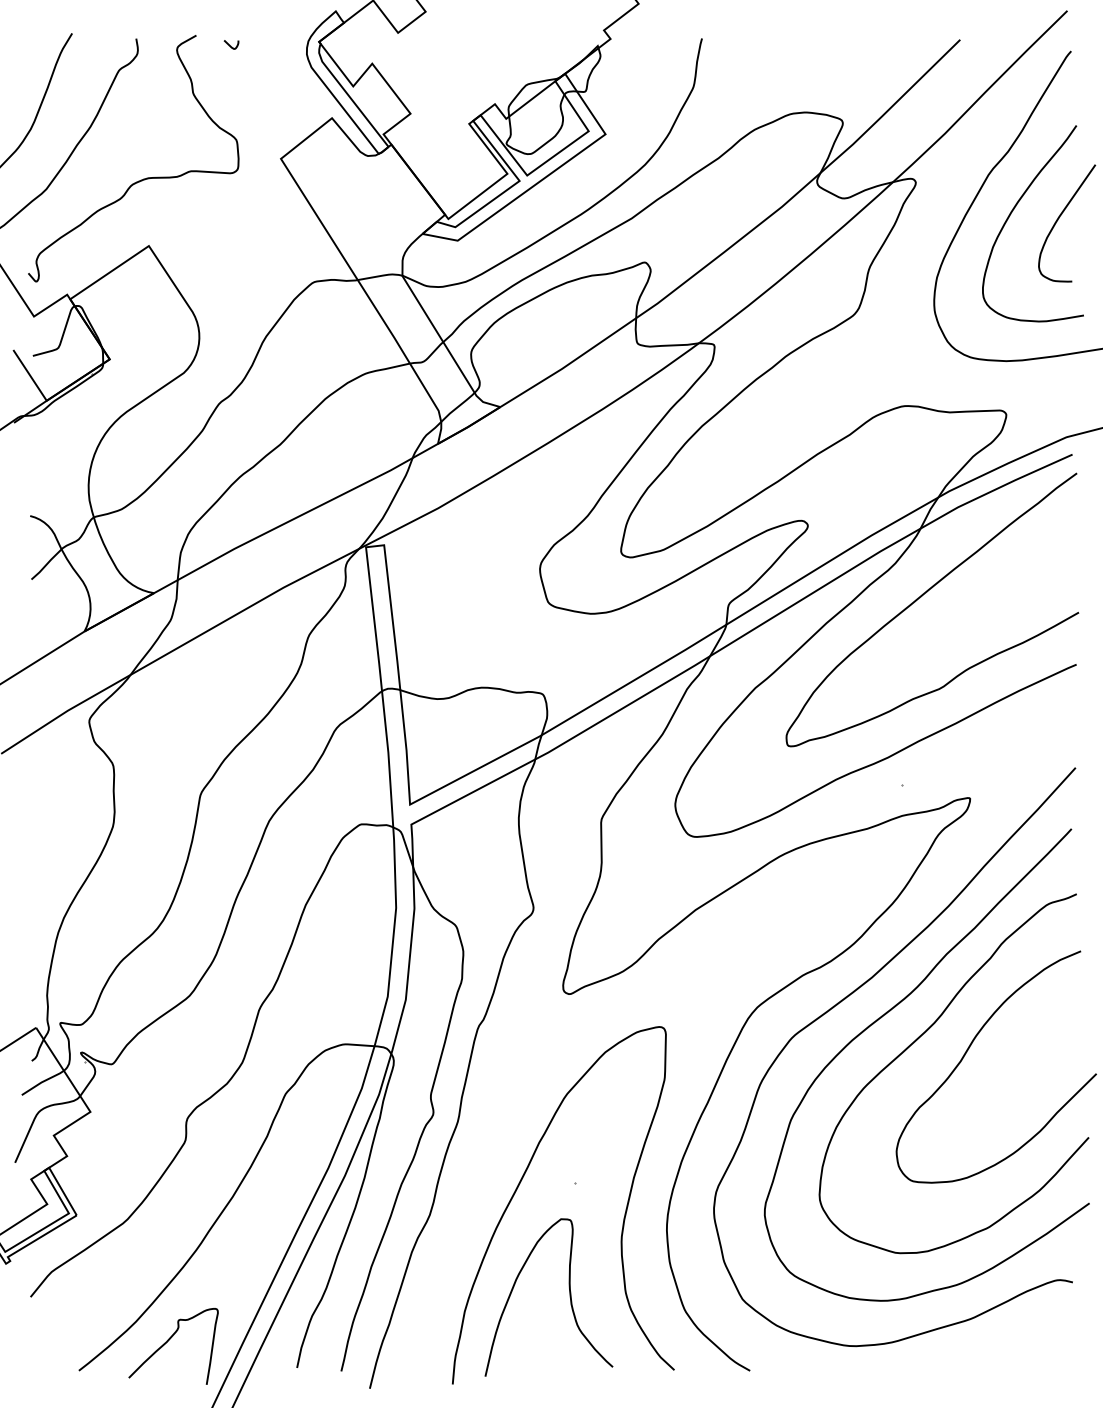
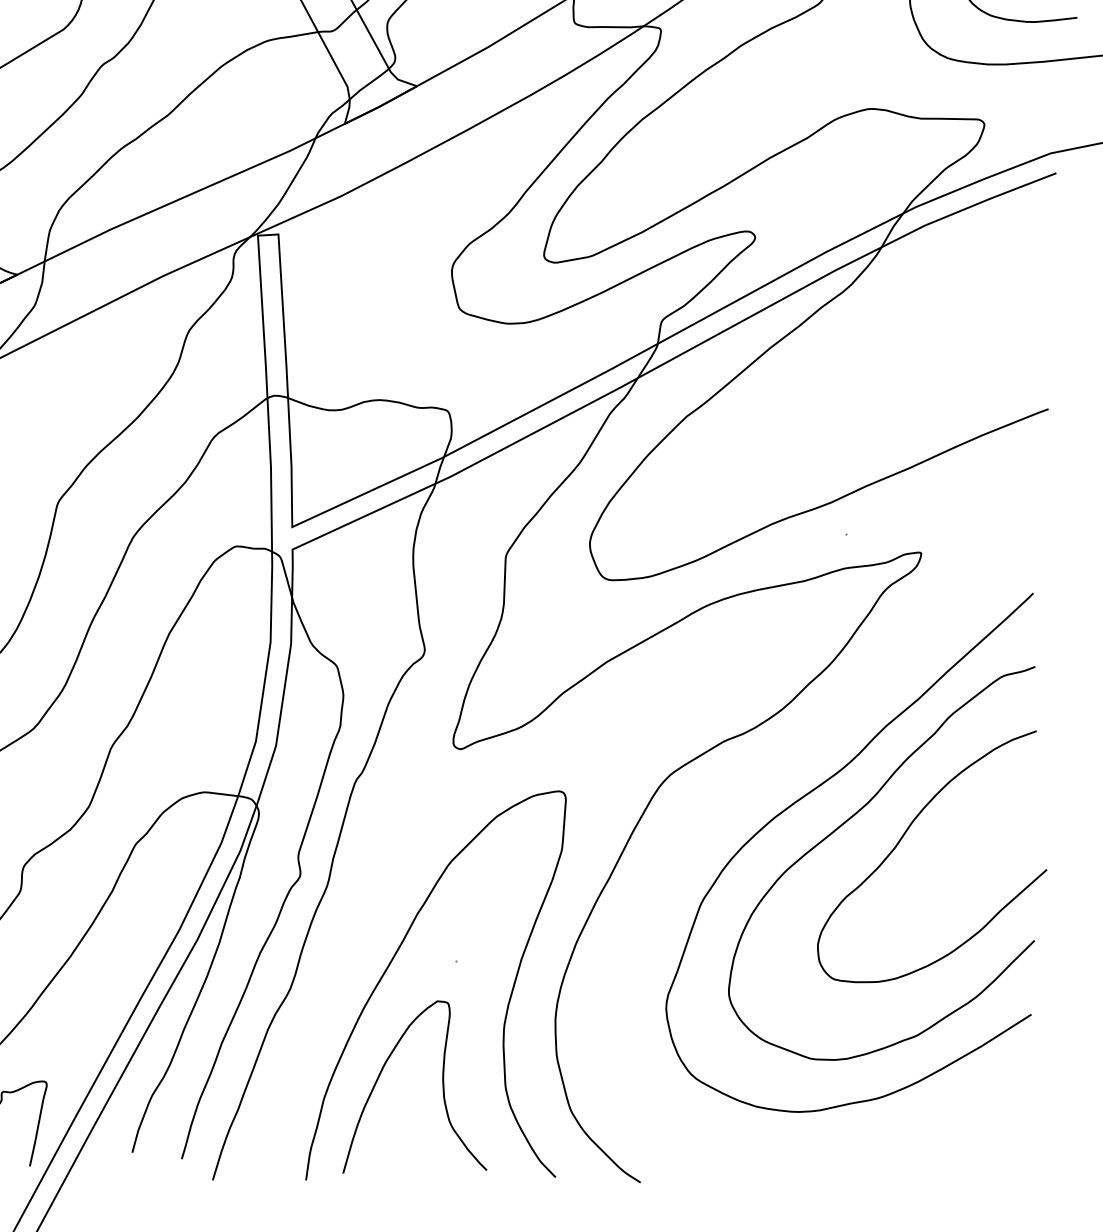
curve: (921, 597) -> (878, 324), removed
curve: (849, 996) -> (774, 768), removed

